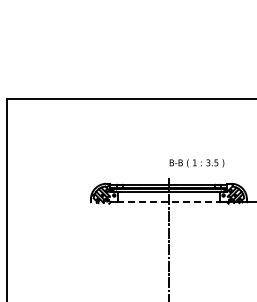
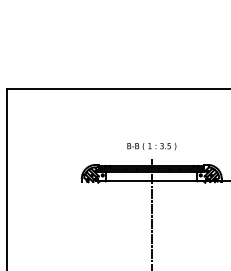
text: (196, 163) -> (151, 146), moved
line: (168, 202) -> (151, 181), dashed -> solid

